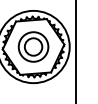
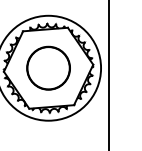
circle: (33, 46) -> (48, 67), size x1.67

